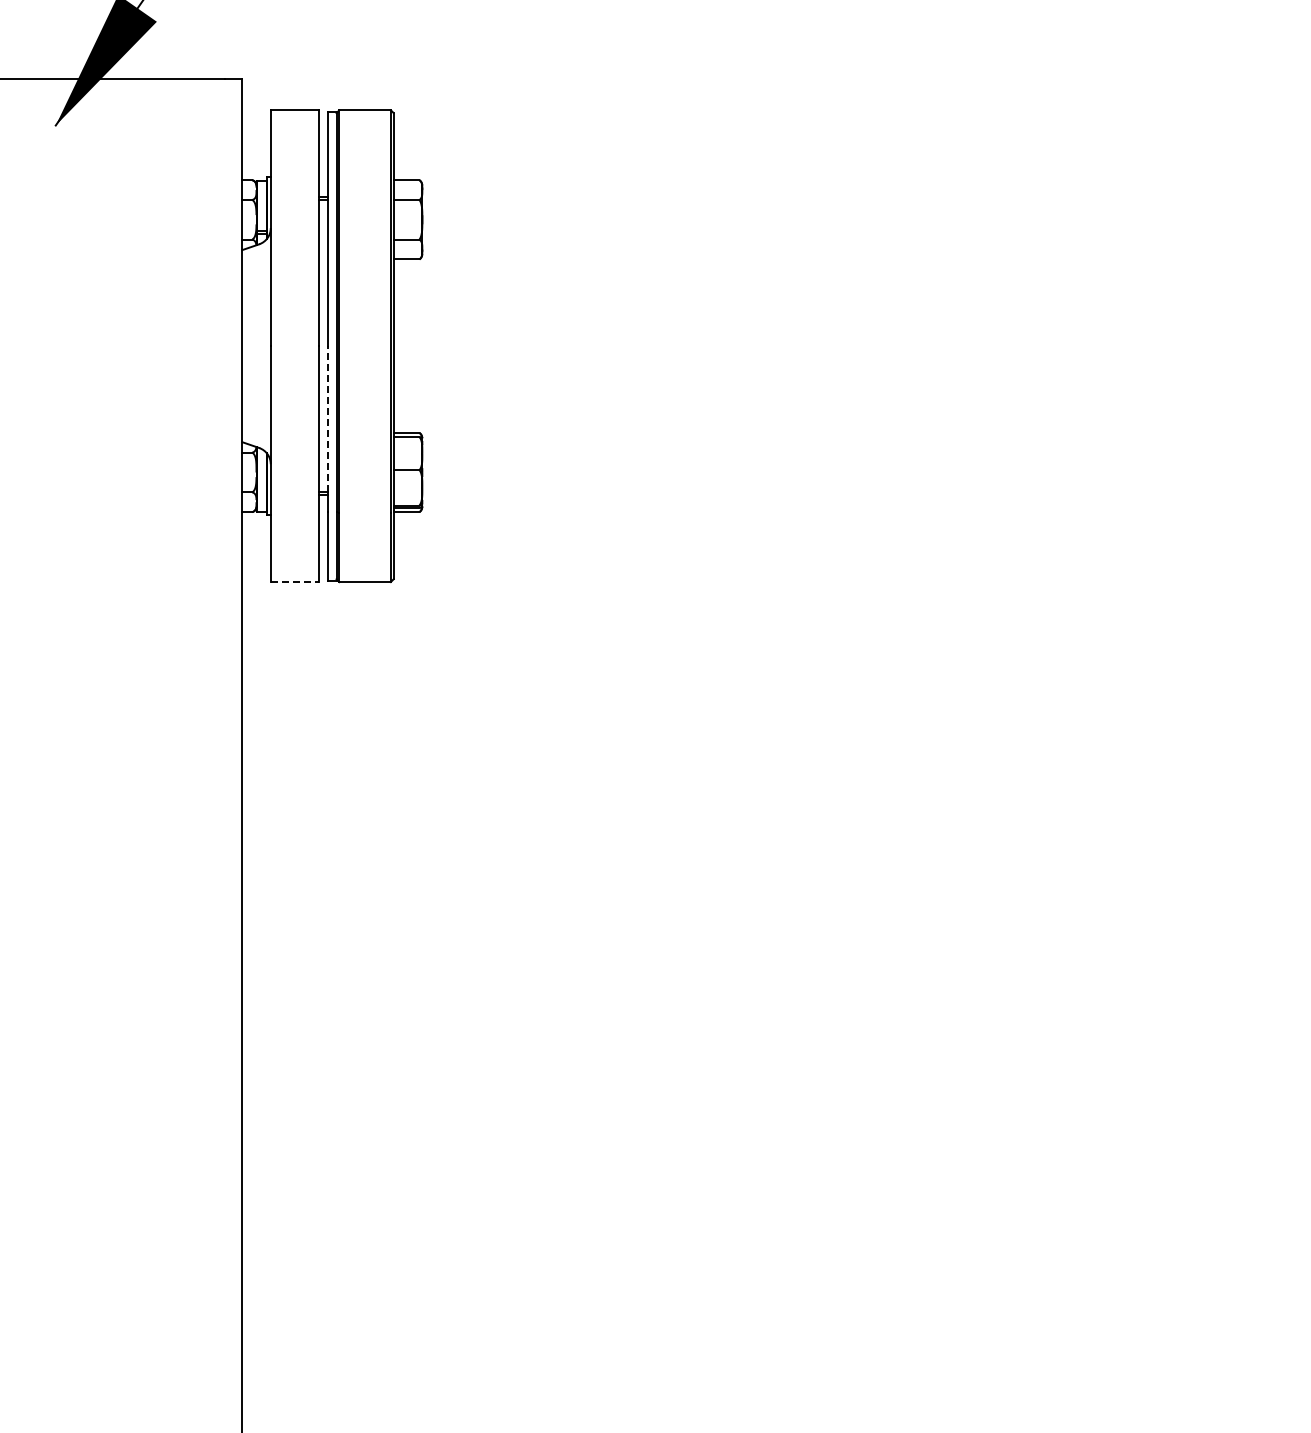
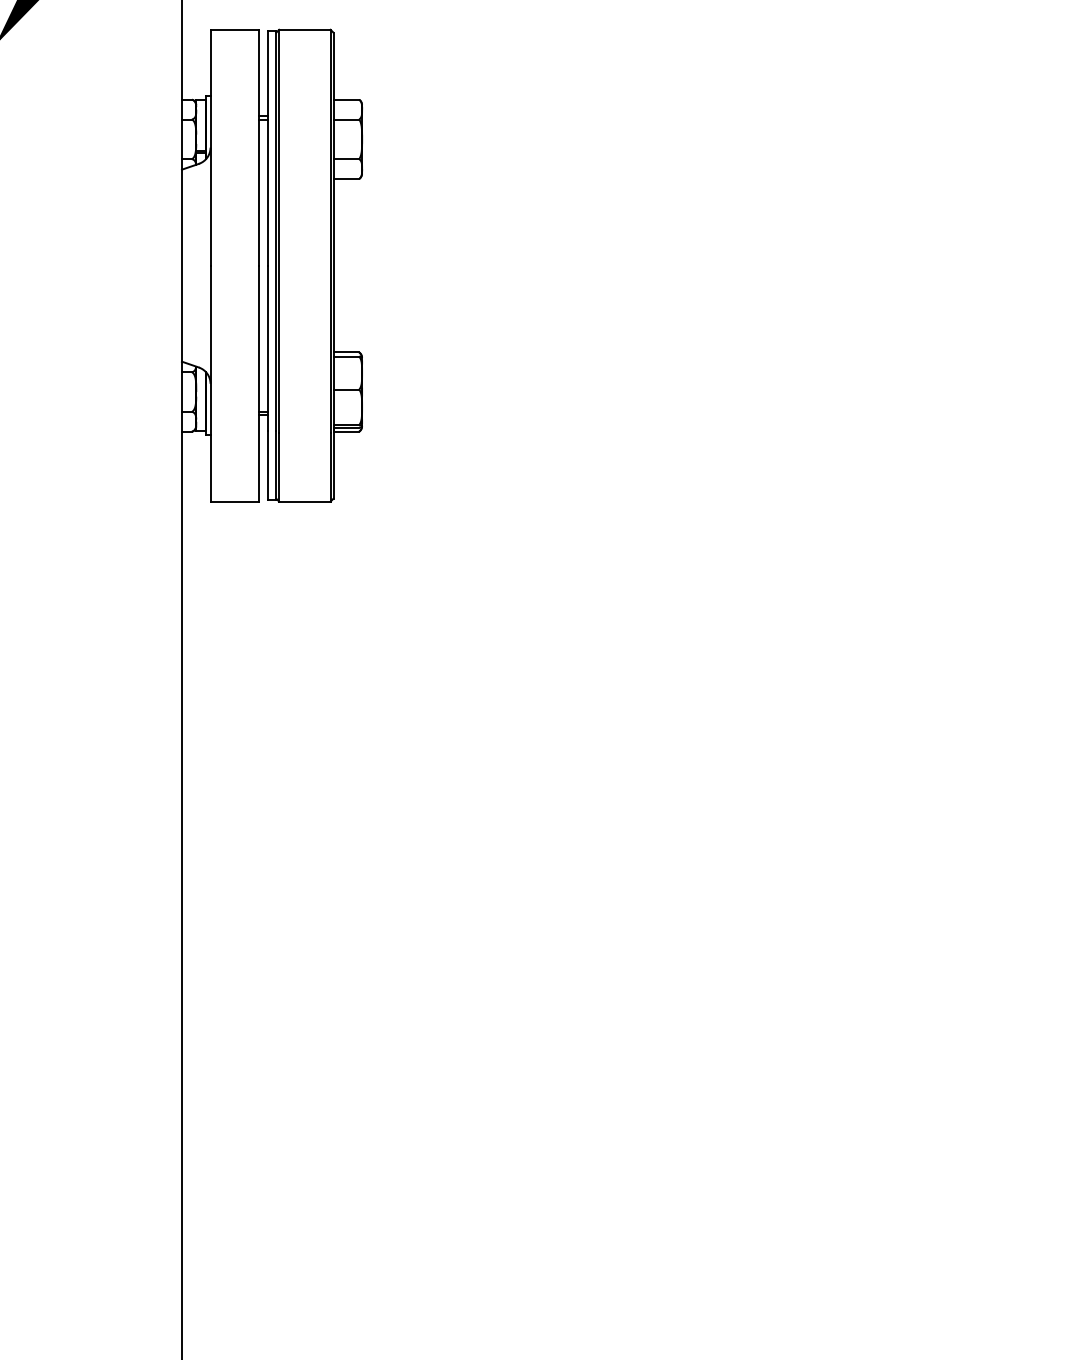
line: (327, 419) -> (267, 339), dashed -> solid
line: (295, 582) -> (235, 502), dashed -> solid

